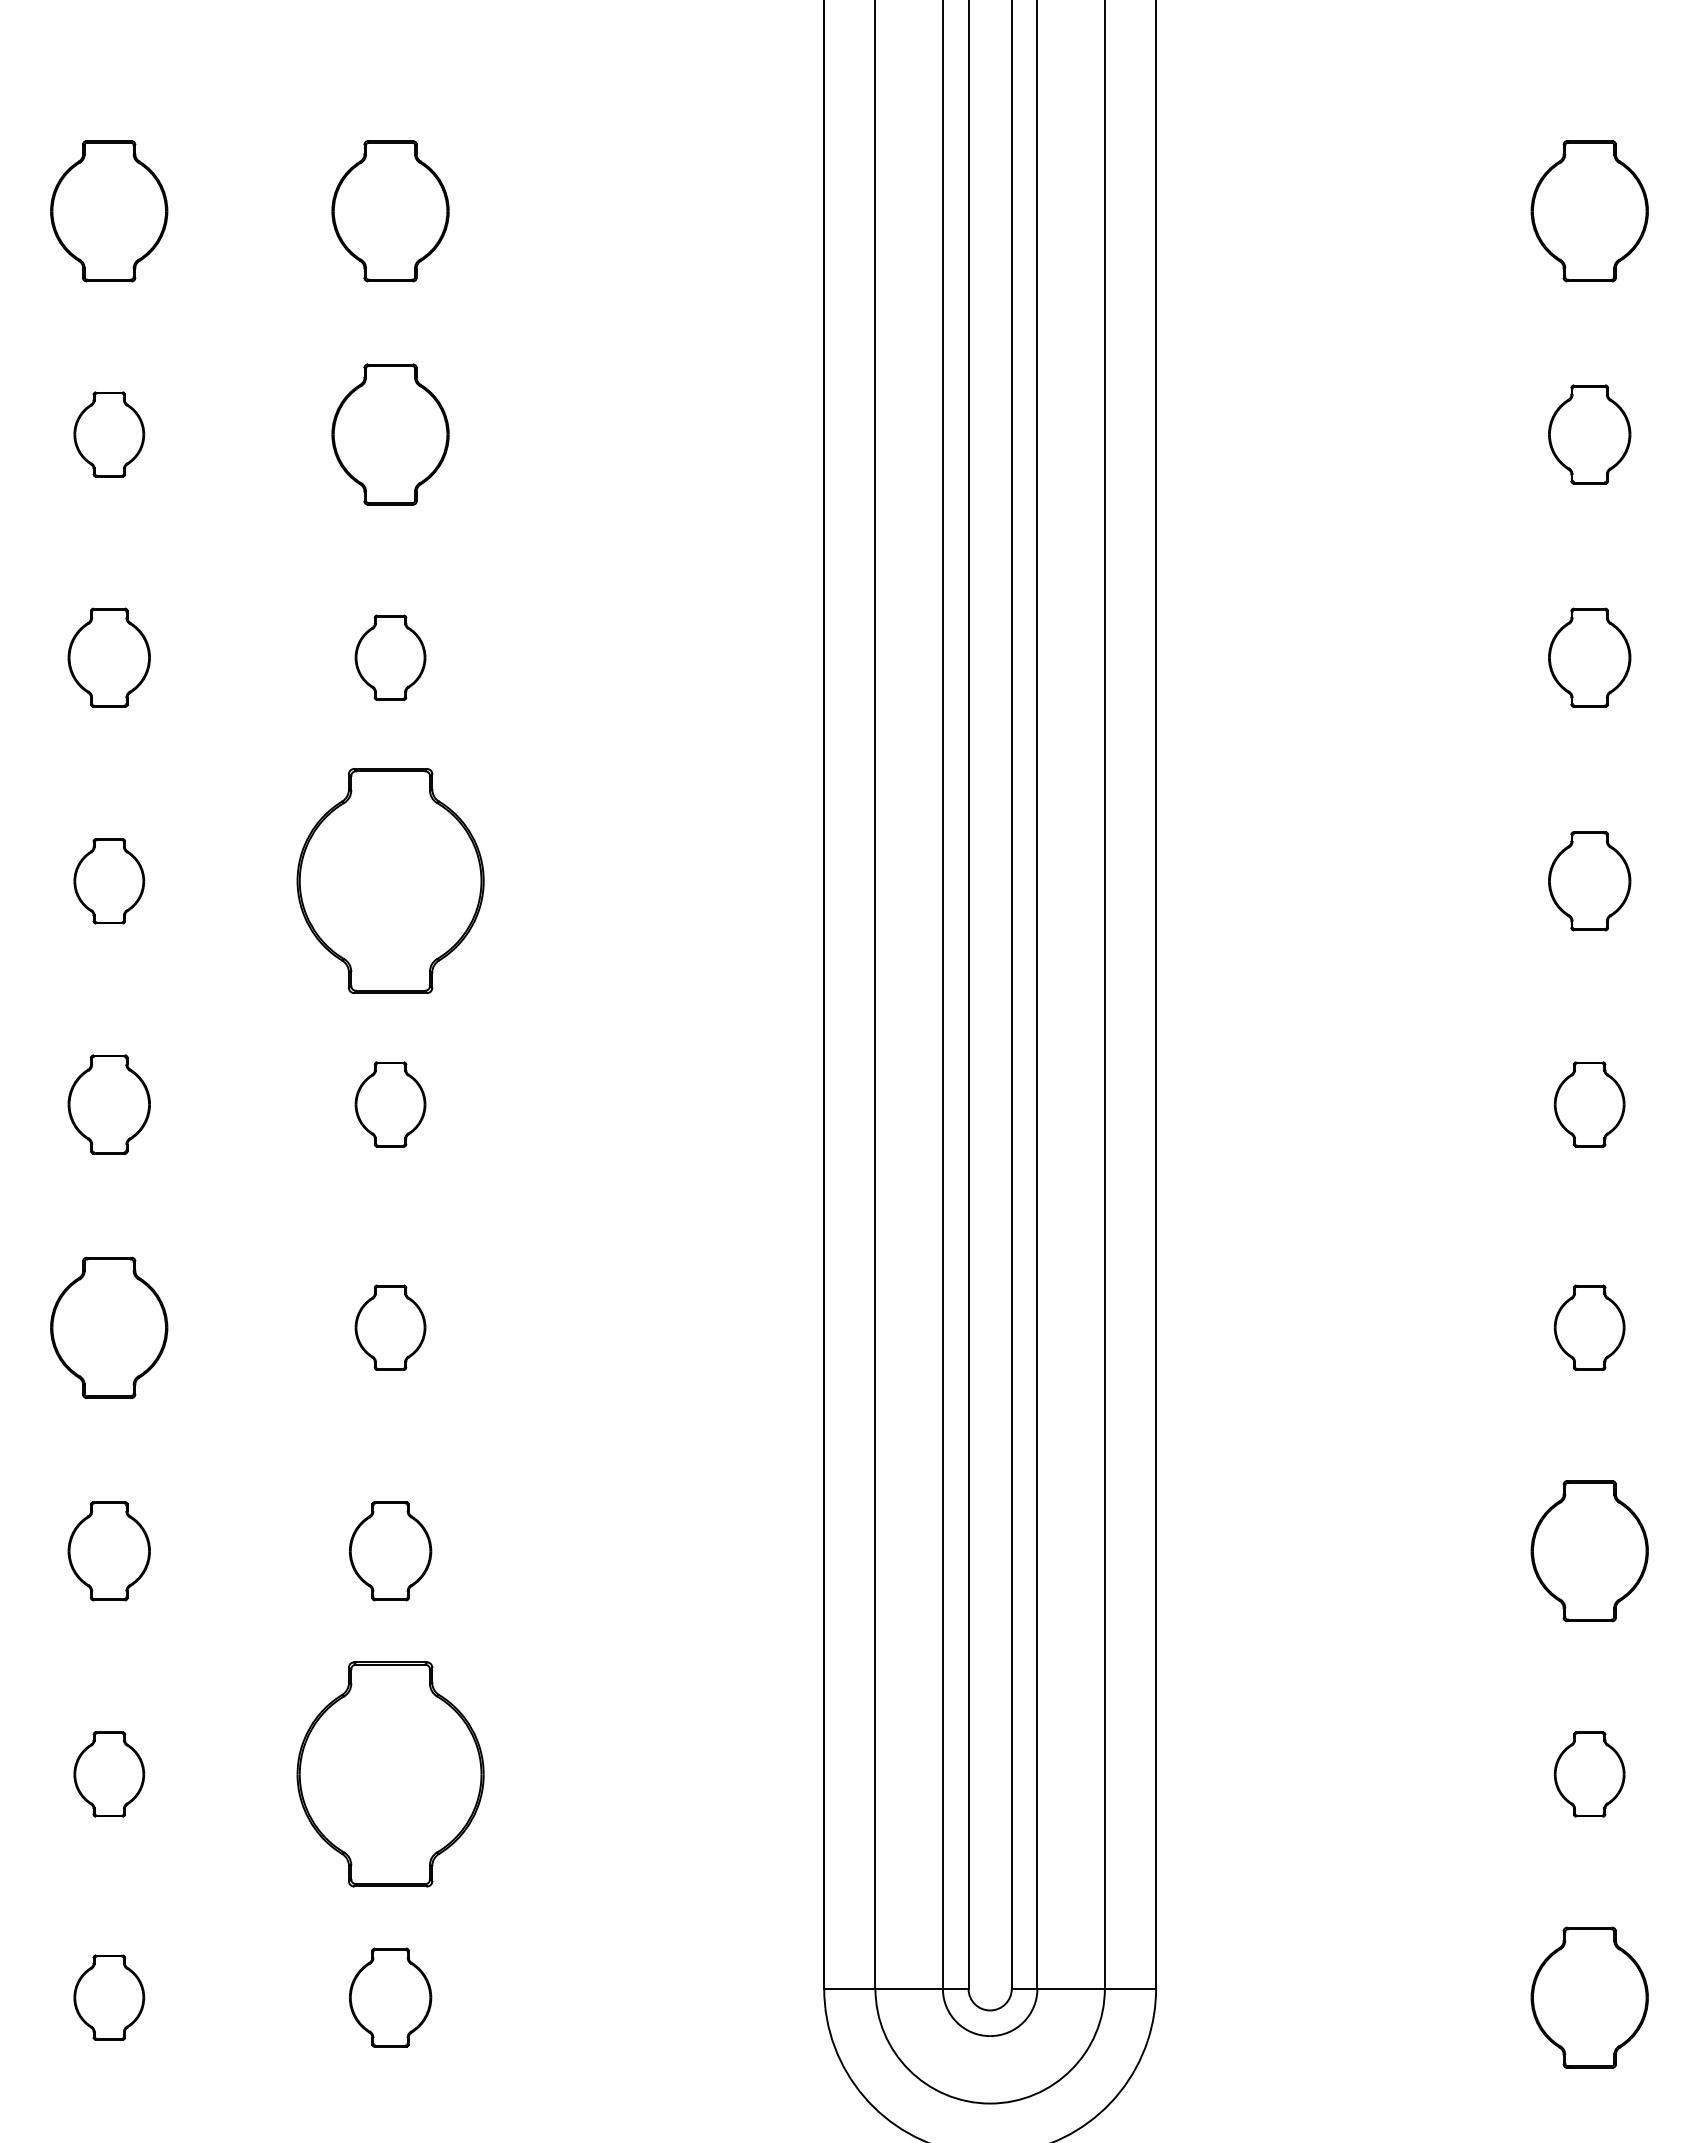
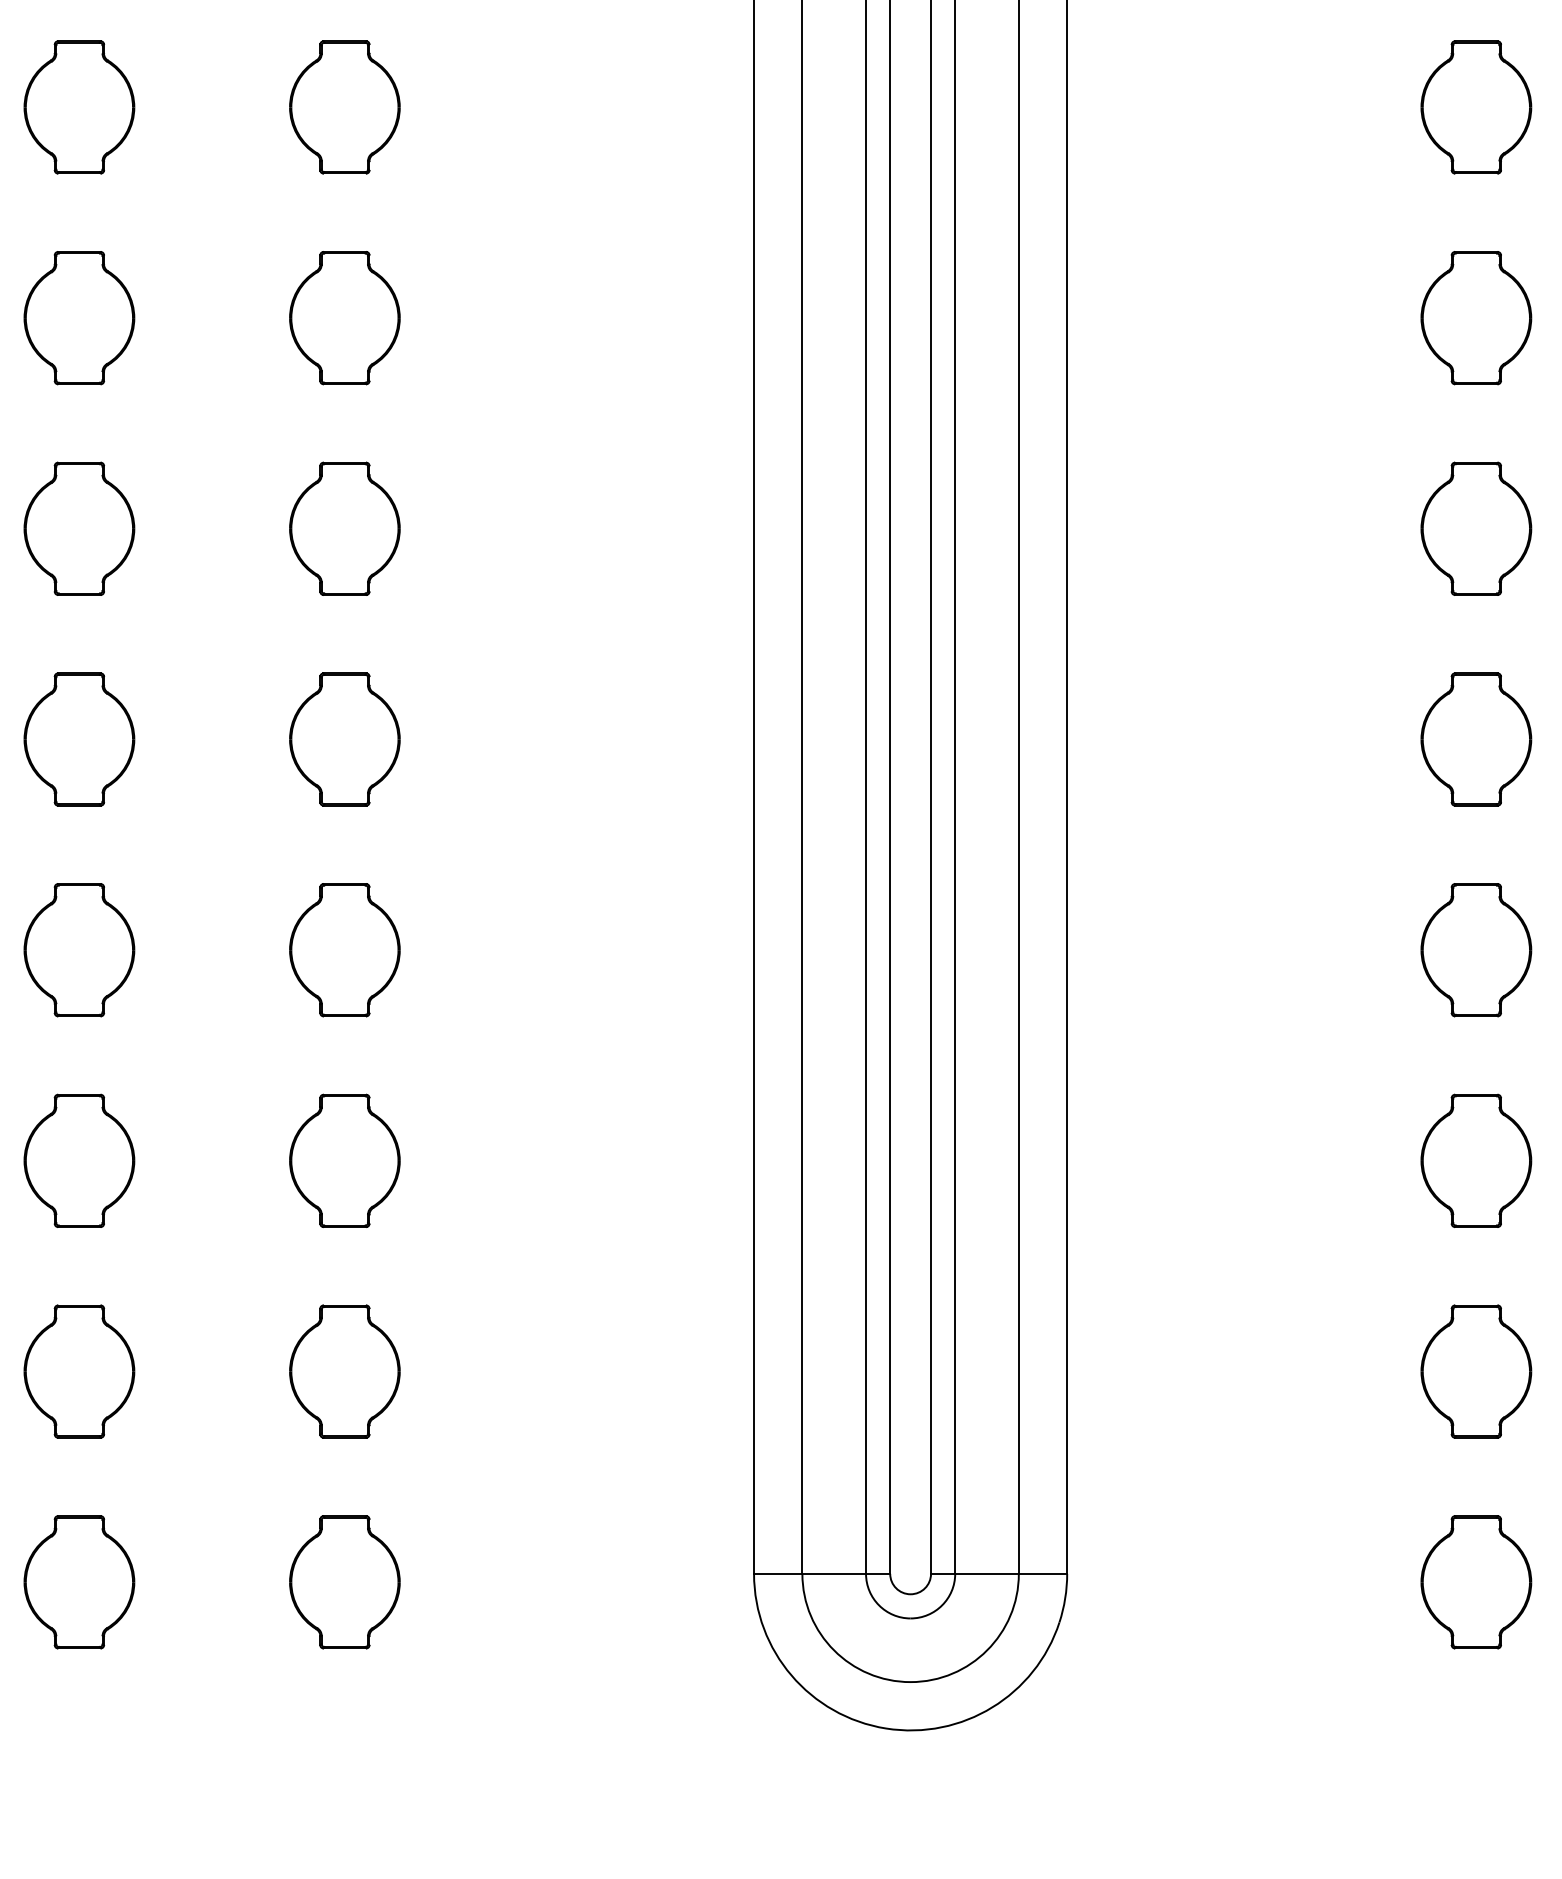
part: (109, 434) -> (79, 107), size x1.67
part: (1589, 434) -> (1476, 107), size x1.43
part: (109, 657) -> (79, 317), size x1.43
part: (390, 657) -> (344, 317), size x1.67
part: (1589, 657) -> (1476, 317), size x1.43
part: (109, 881) -> (79, 529), size x1.67
part: (390, 881) -> (344, 529), size x0.62
part: (1589, 881) -> (1476, 529), size x1.43
part: (109, 1104) -> (79, 739), size x1.43
part: (390, 1104) -> (344, 739), size x1.67
part: (1589, 1104) -> (1476, 739), size x1.67
part: (390, 1327) -> (344, 949), size x1.67
part: (1589, 1327) -> (1476, 949), size x1.67
part: (109, 1551) -> (79, 1161), size x1.43
part: (390, 1551) -> (344, 1161), size x1.43
part: (109, 1774) -> (79, 1371), size x1.67
part: (390, 1774) -> (344, 1371), size x0.62
part: (1589, 1774) -> (1476, 1371), size x1.67
part: (109, 1997) -> (79, 1582), size x1.67
part: (390, 1997) -> (344, 1582), size x1.43

